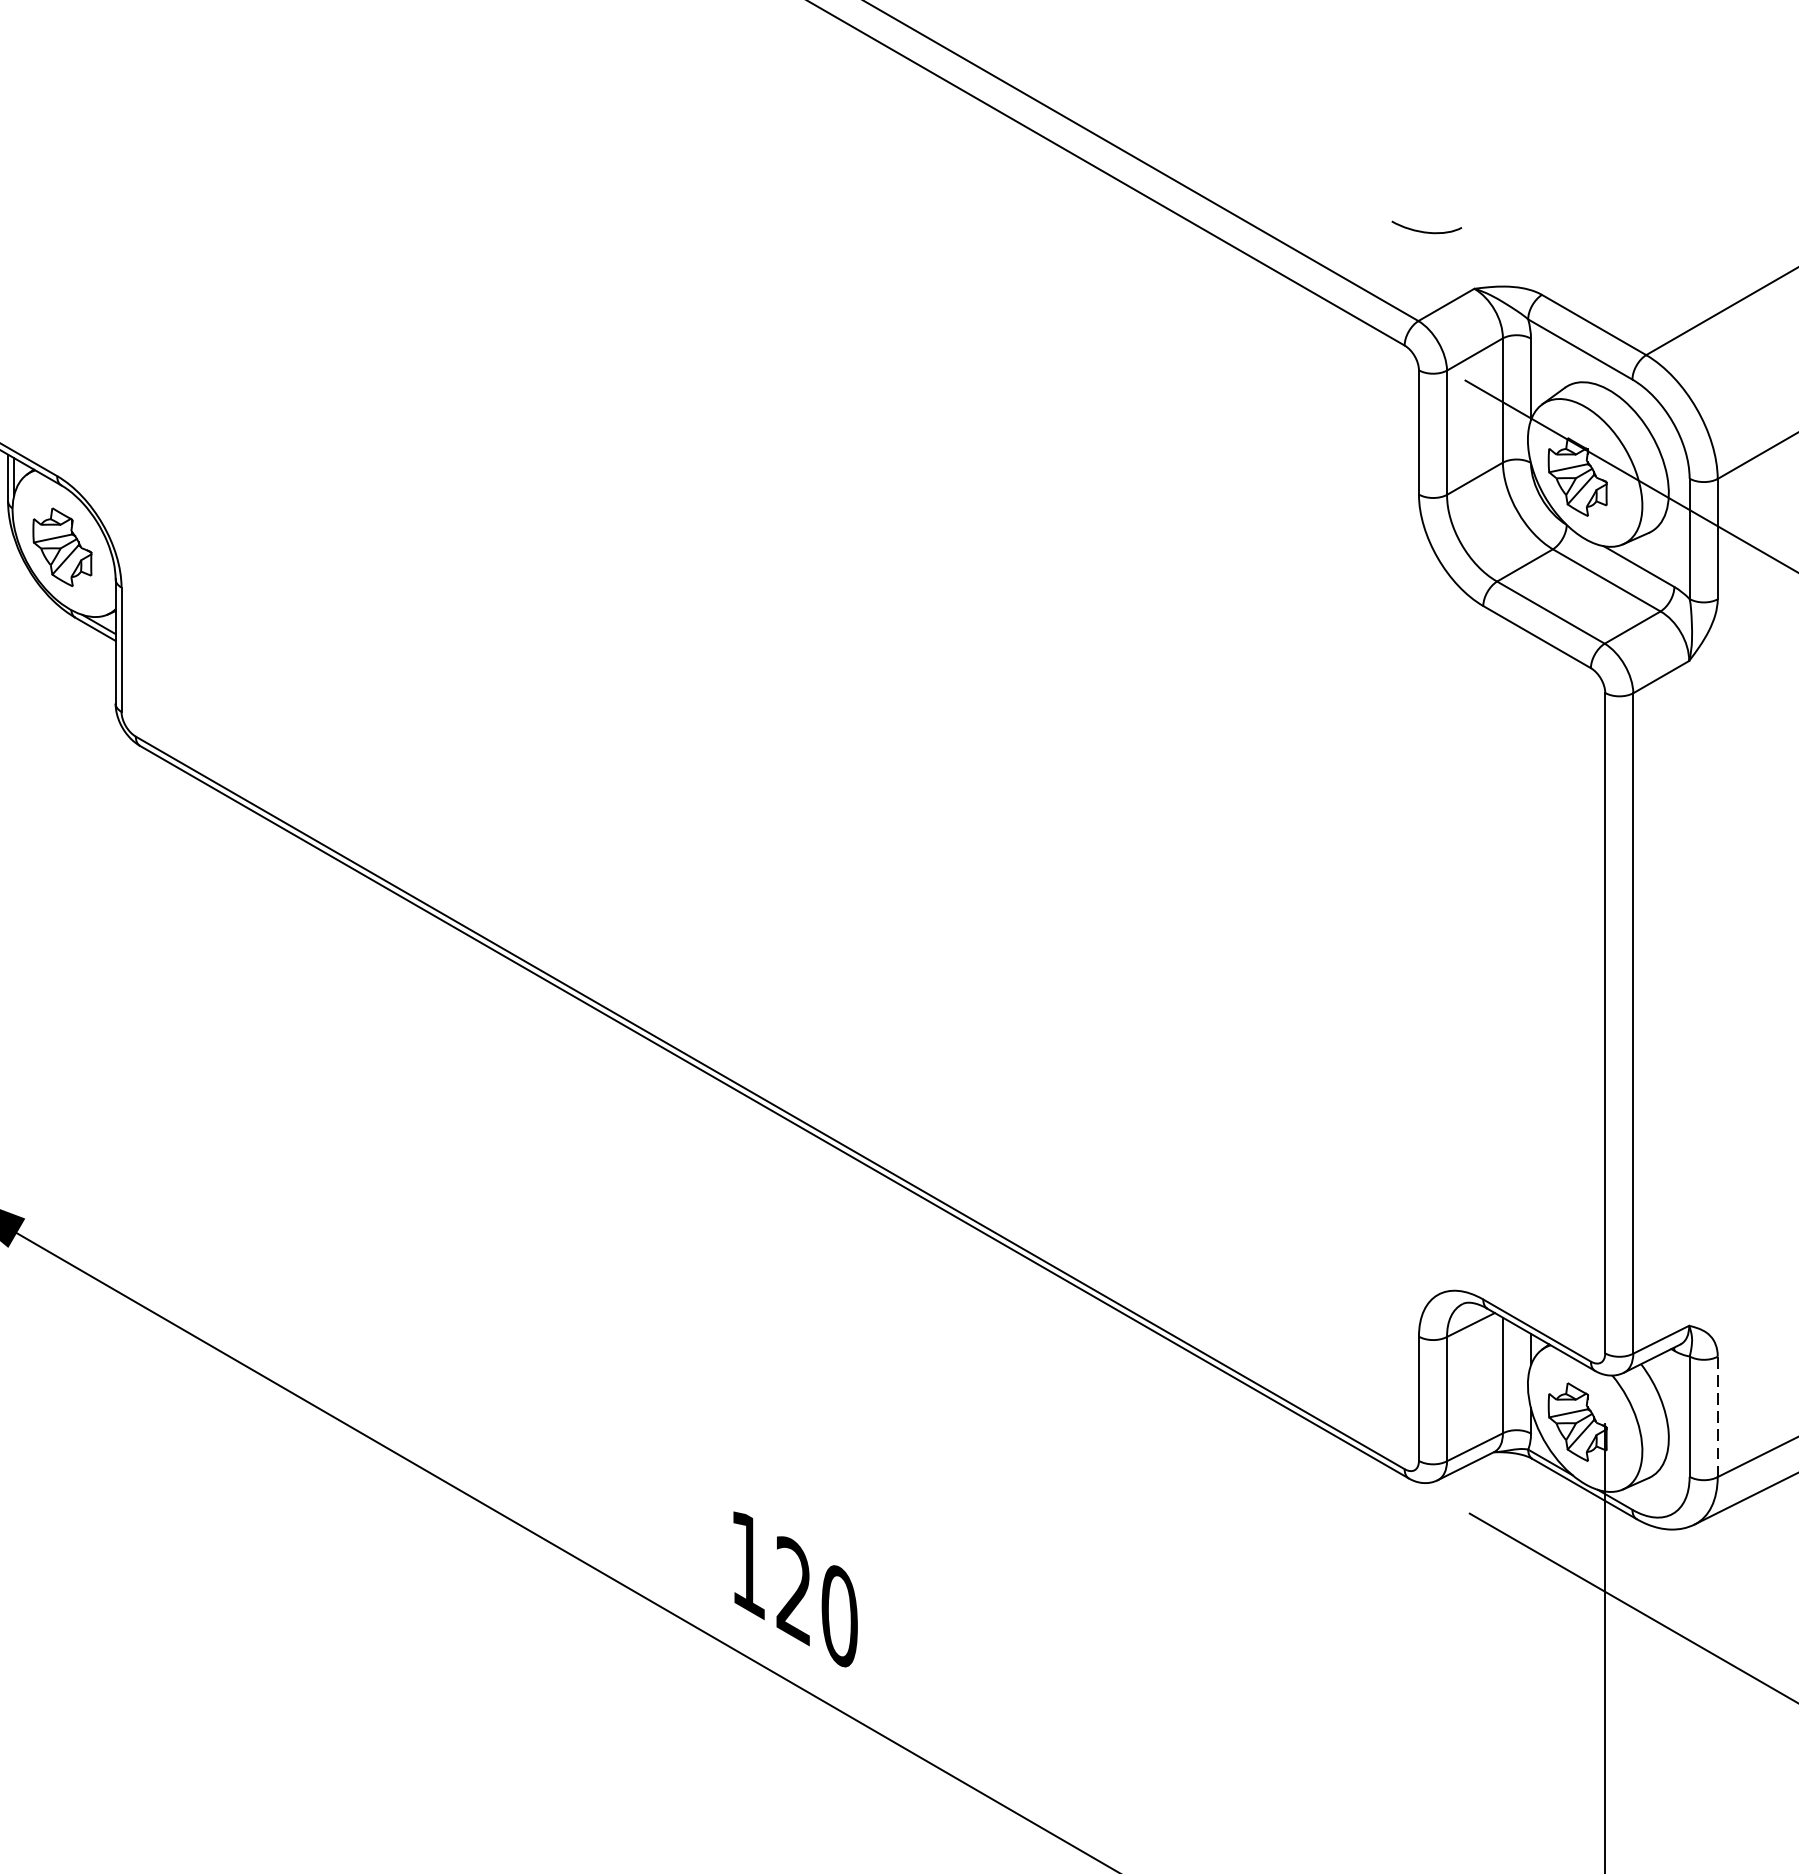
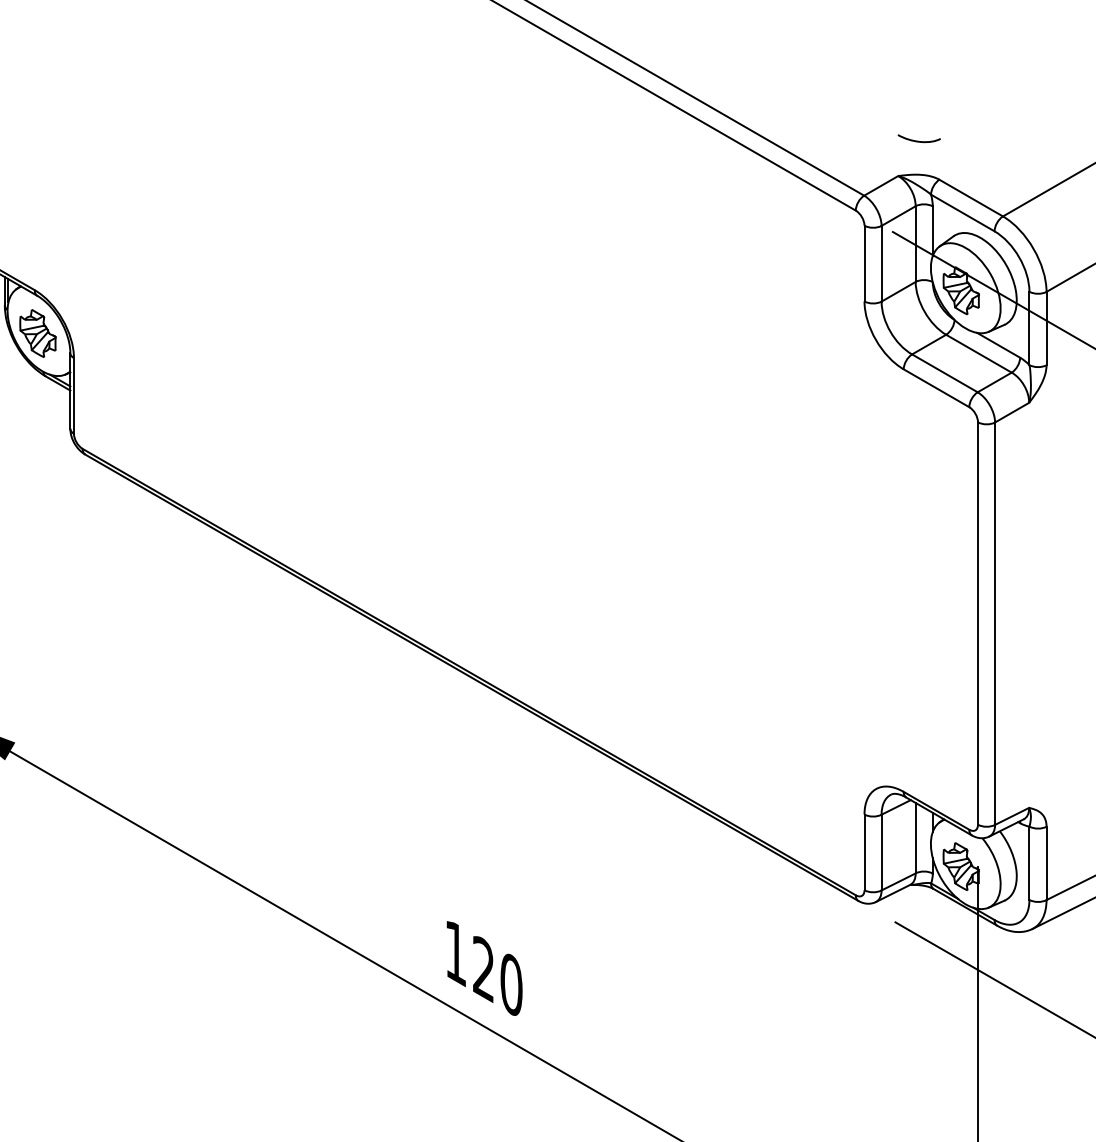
curve: (1425, 230) -> (918, 140), moved
line: (1717, 1417) -> (1046, 863), dashed -> solid

